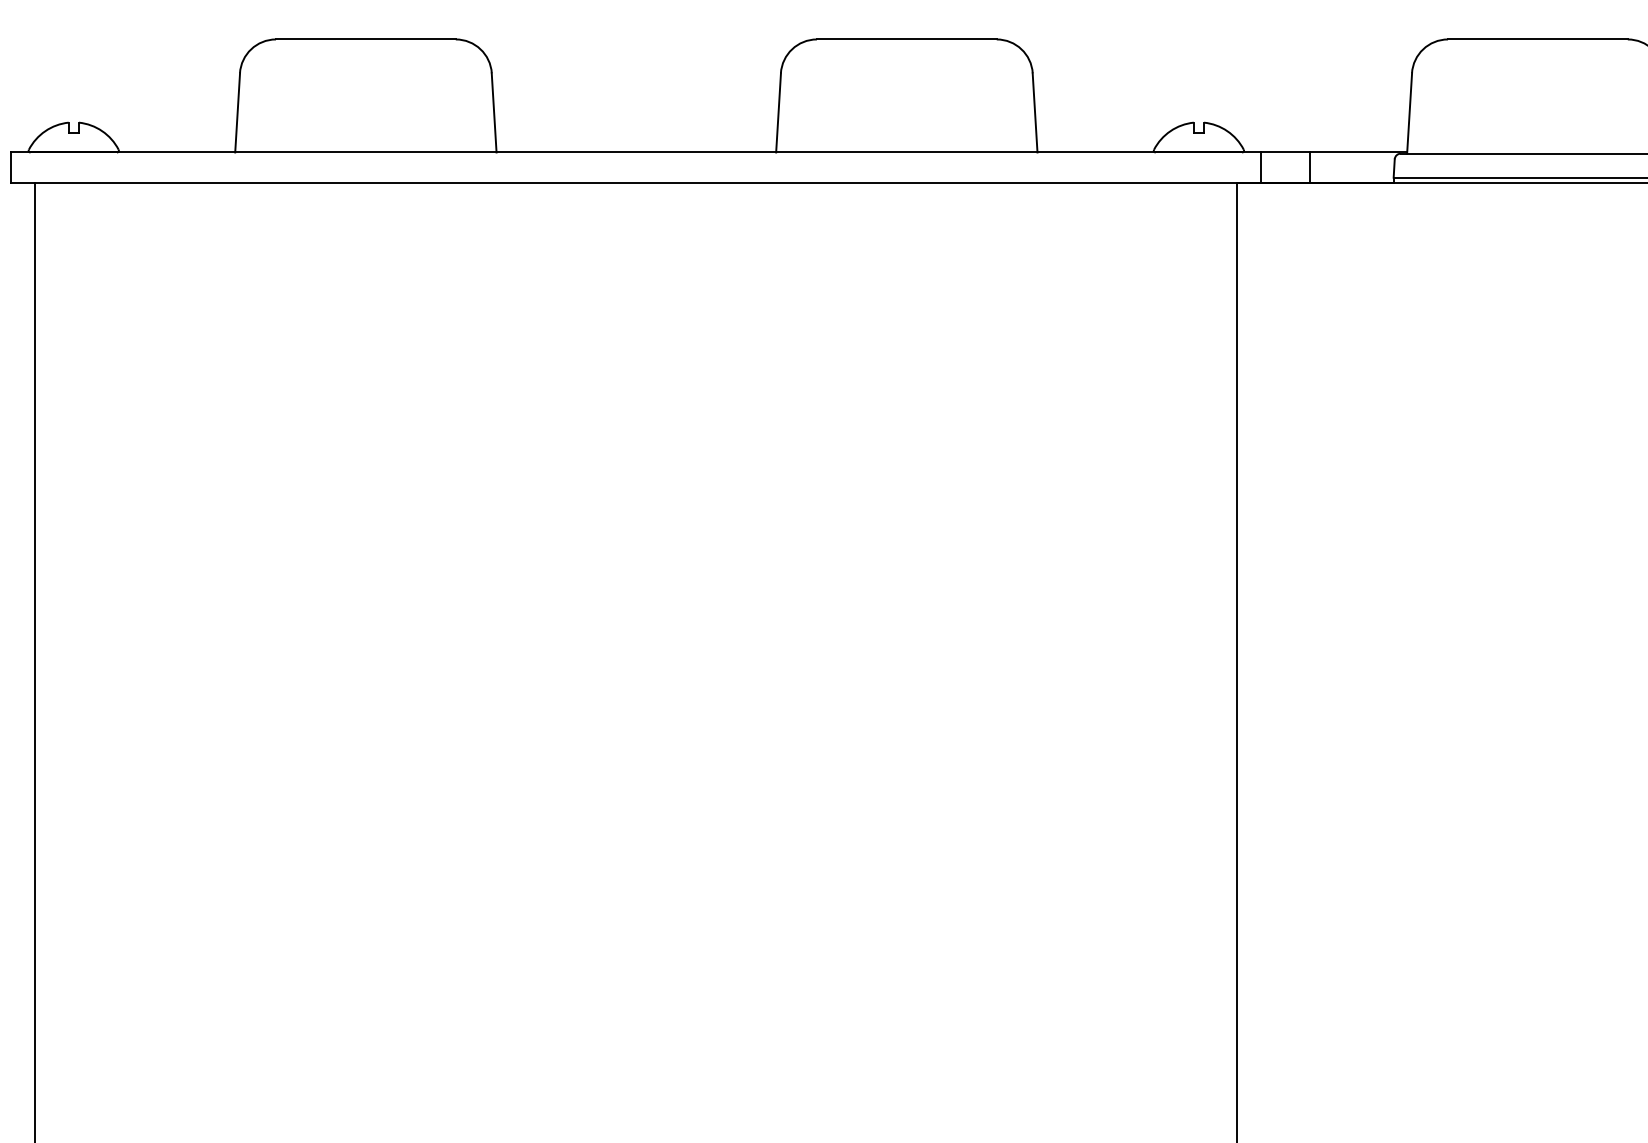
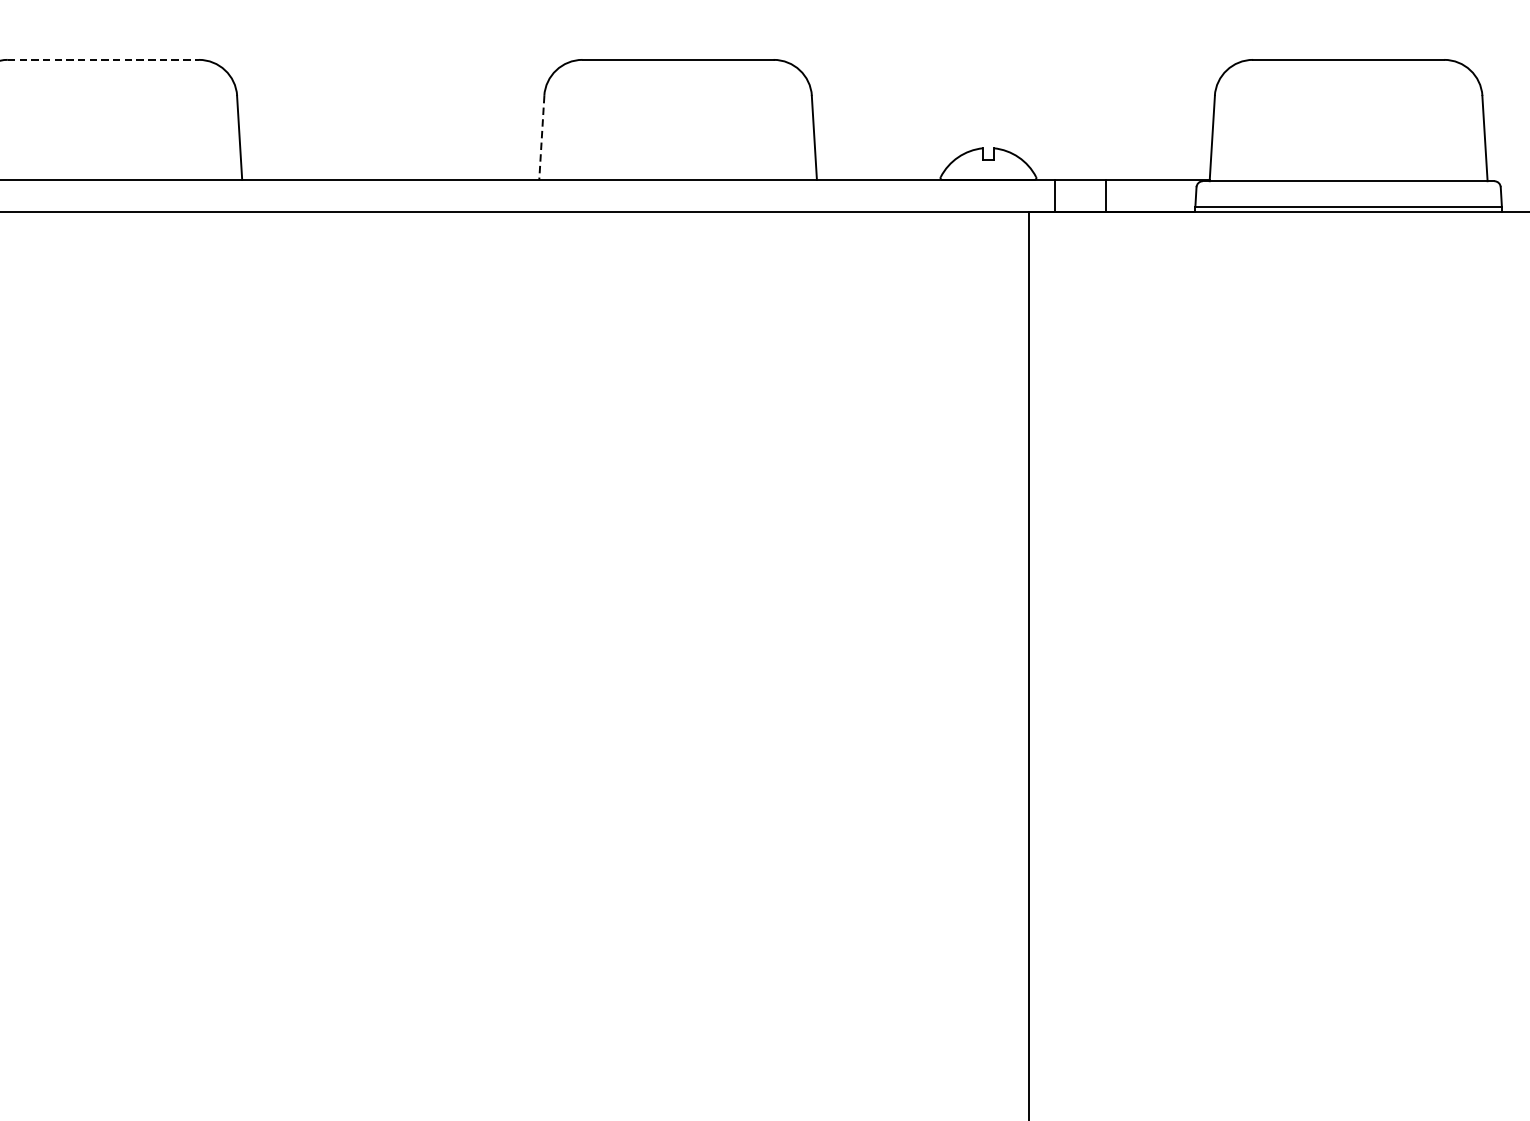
line: (365, 39) -> (102, 59), solid -> dashed
line: (778, 112) -> (541, 137), solid -> dashed

